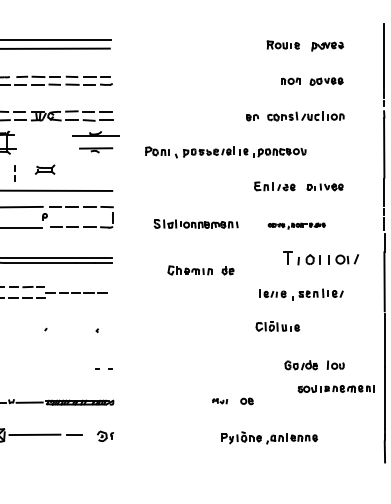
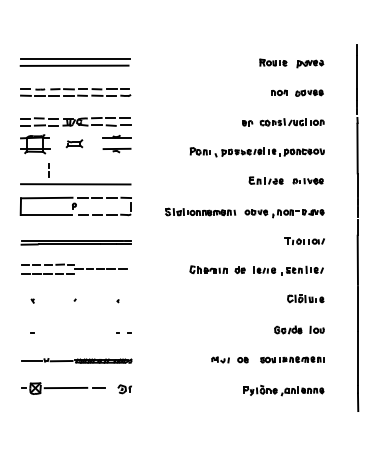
part: (95, 133) -> (116, 136), size x0.71
part: (224, 152) -> (256, 152), moved
part: (45, 169) -> (74, 143), moved
part: (296, 225) -> (284, 213), size x1.67
part: (320, 259) -> (304, 241), size x0.62
part: (200, 270) -> (217, 269), moved
part: (277, 326) -> (305, 298), moved
part: (336, 388) -> (292, 359), moved
part: (220, 400) -> (220, 359), size x1.43
part: (269, 437) -> (283, 390), moved

